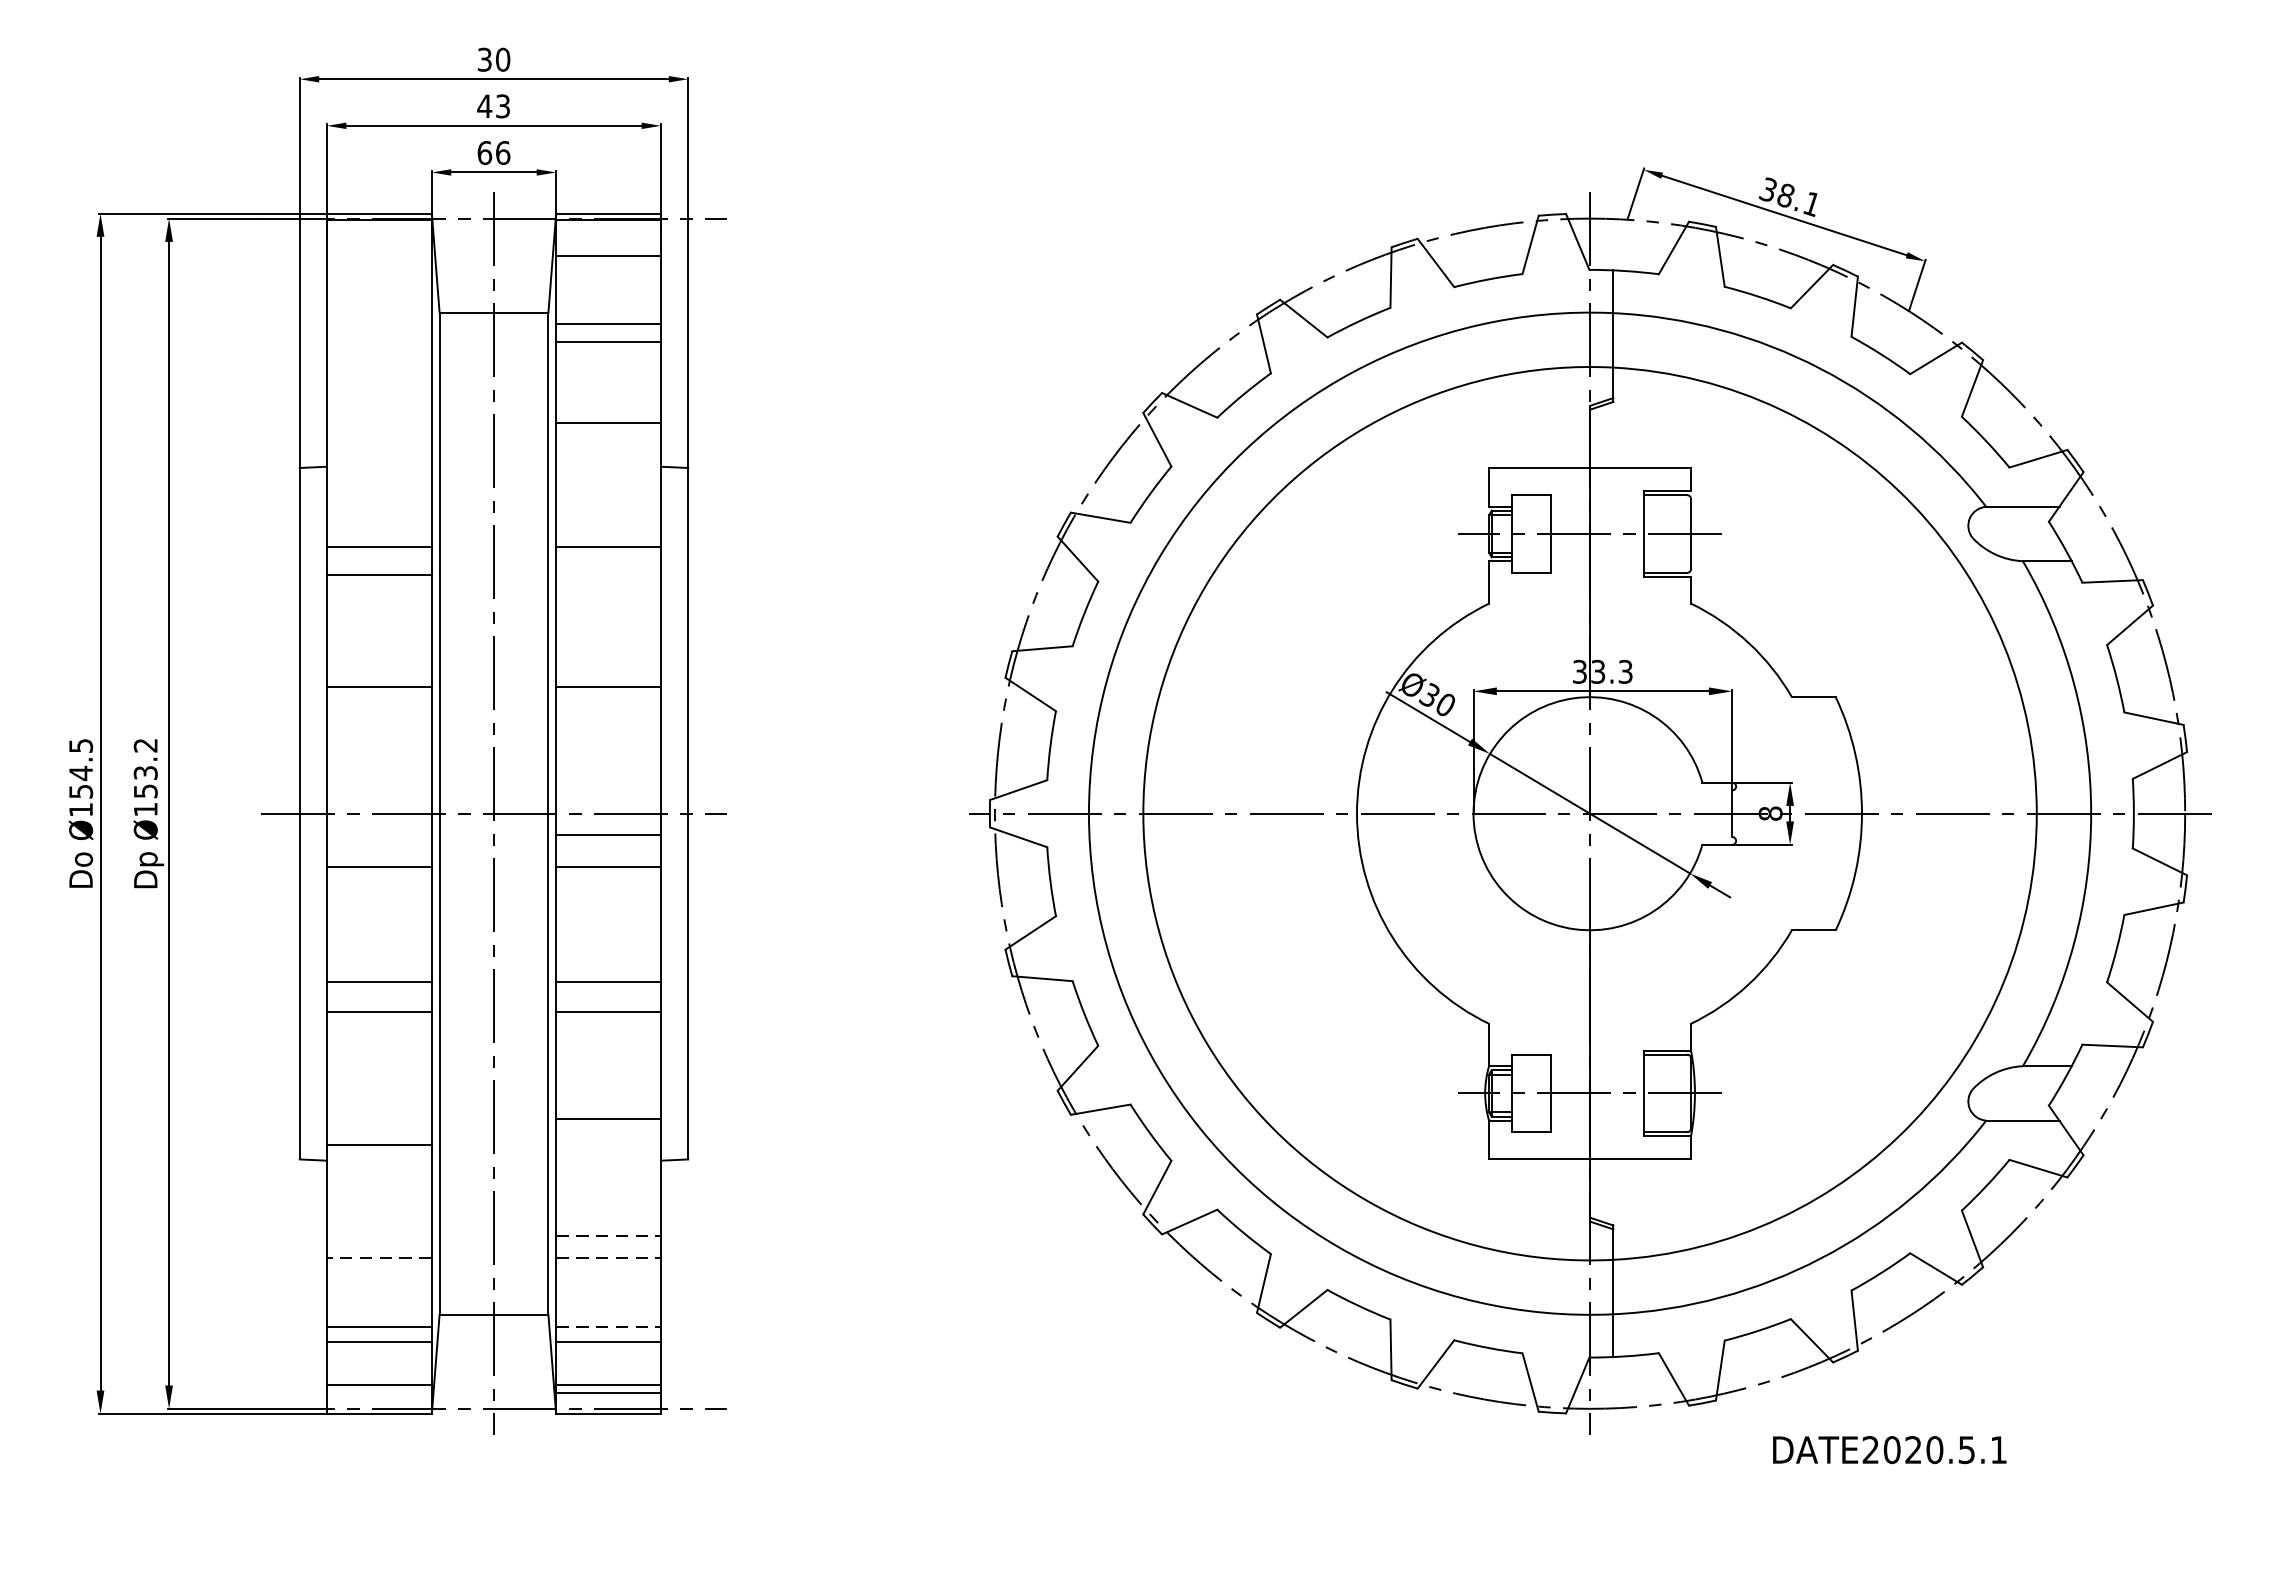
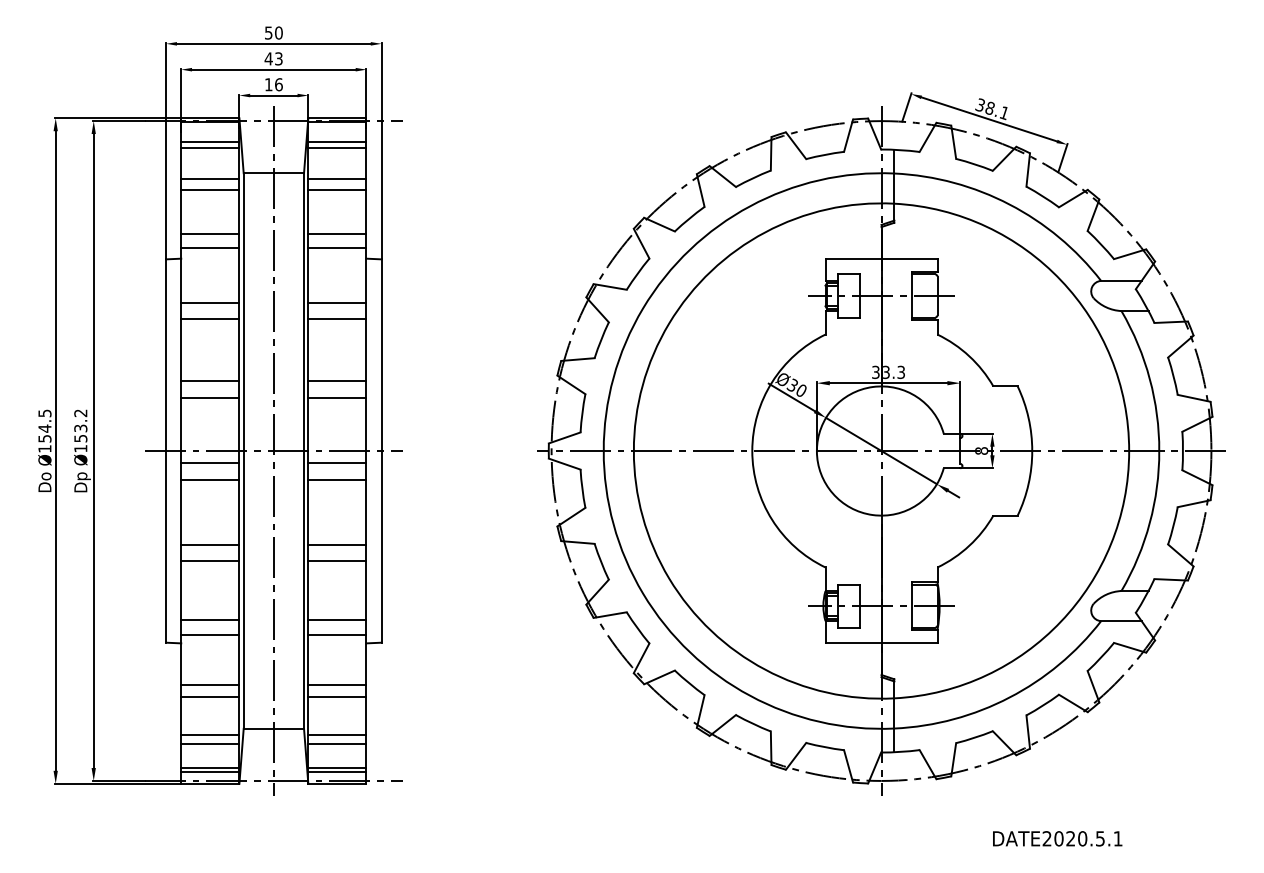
text: (484, 58) -> (268, 32), 30 -> 50
text: (484, 152) -> (268, 84), 66 -> 16
line: (379, 255) -> (210, 141), added
line: (379, 268) -> (210, 148), added
line: (608, 268) -> (337, 148), added
line: (379, 323) -> (210, 179), added
line: (379, 341) -> (210, 189), added
line: (379, 423) -> (210, 234), added
line: (379, 446) -> (210, 247), added
line: (608, 446) -> (337, 247), added
line: (608, 574) -> (337, 318), added
line: (379, 717) -> (210, 397), added
line: (608, 717) -> (337, 397), added
line: (379, 836) -> (210, 463), added
line: (379, 1119) -> (210, 620), added
line: (608, 1144) -> (337, 634), added
line: (379, 1236) -> (210, 685), added
line: (608, 1236) -> (337, 685), dashed -> solid
line: (377, 1258) -> (209, 697), dashed -> solid
line: (608, 1258) -> (337, 697), dashed -> solid
line: (608, 1326) -> (337, 735), dashed -> solid
line: (379, 1393) -> (210, 772), added
text: (1889, 1449) -> (1057, 838), moved

